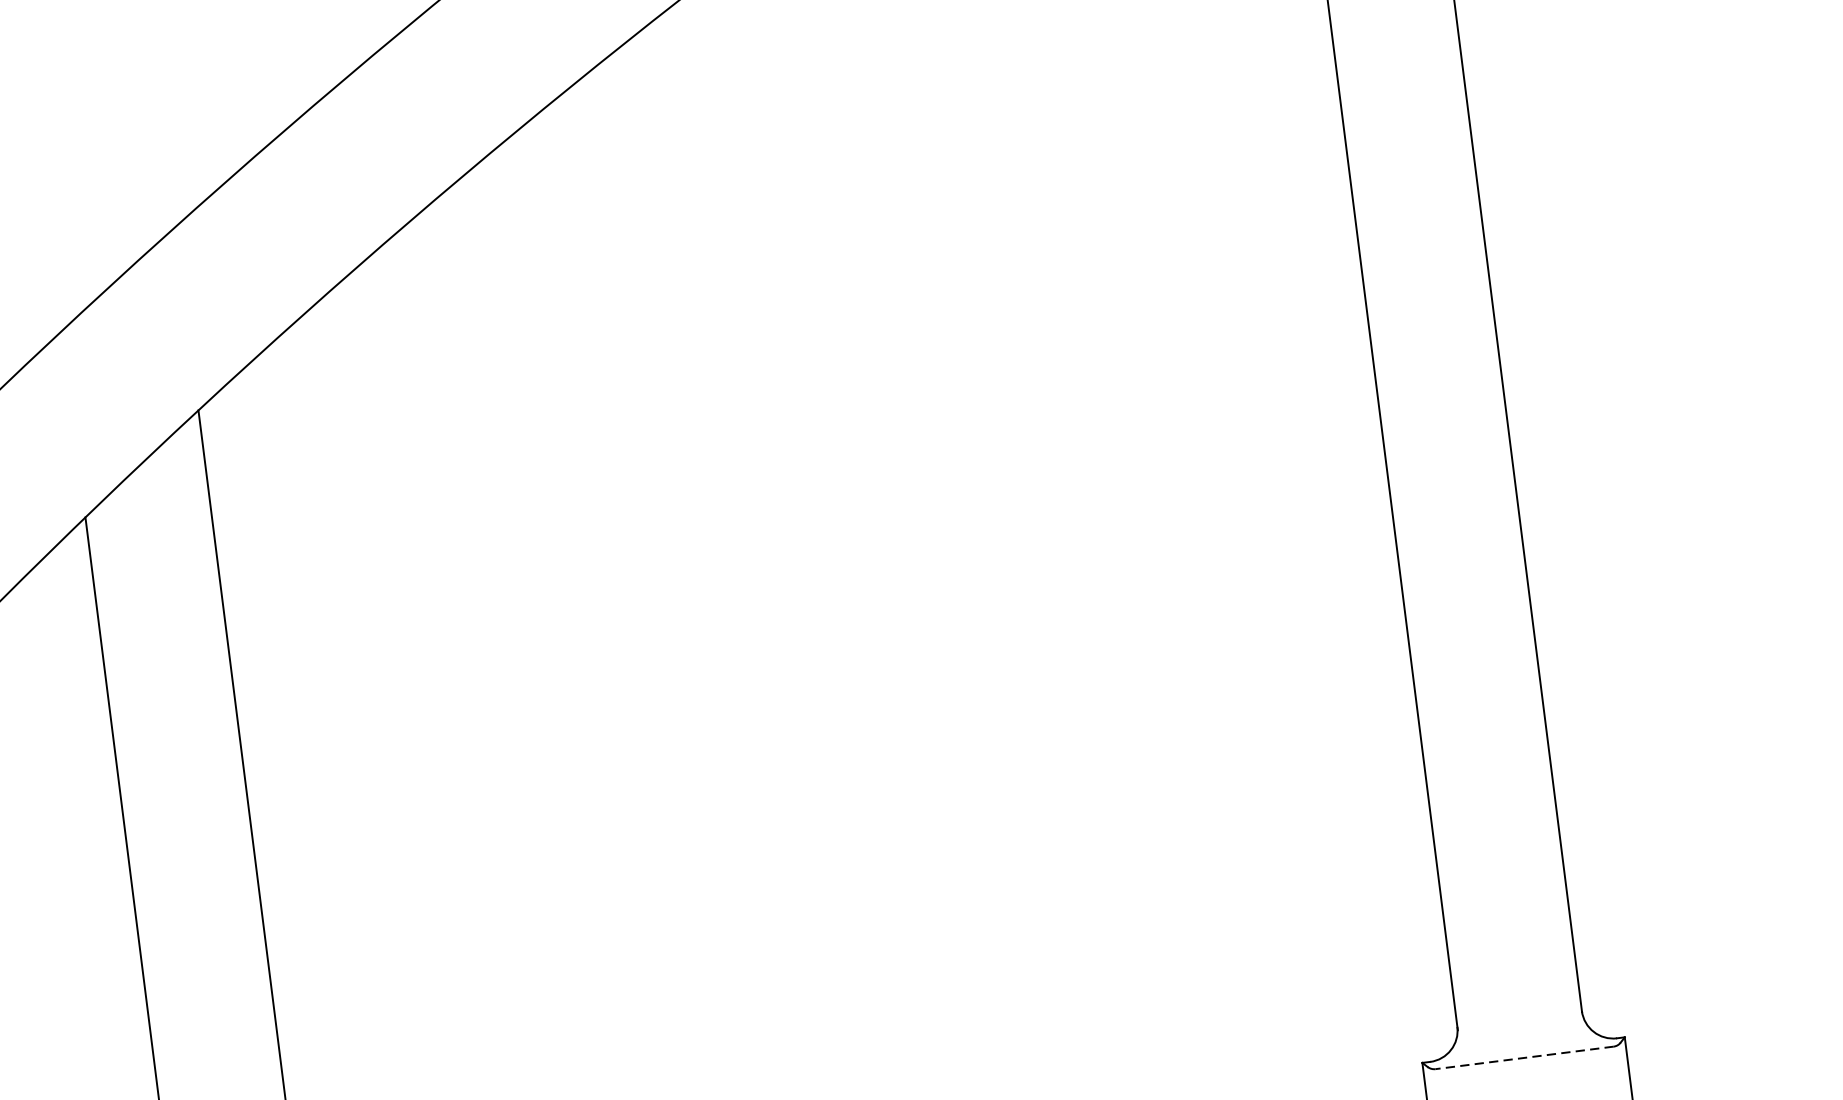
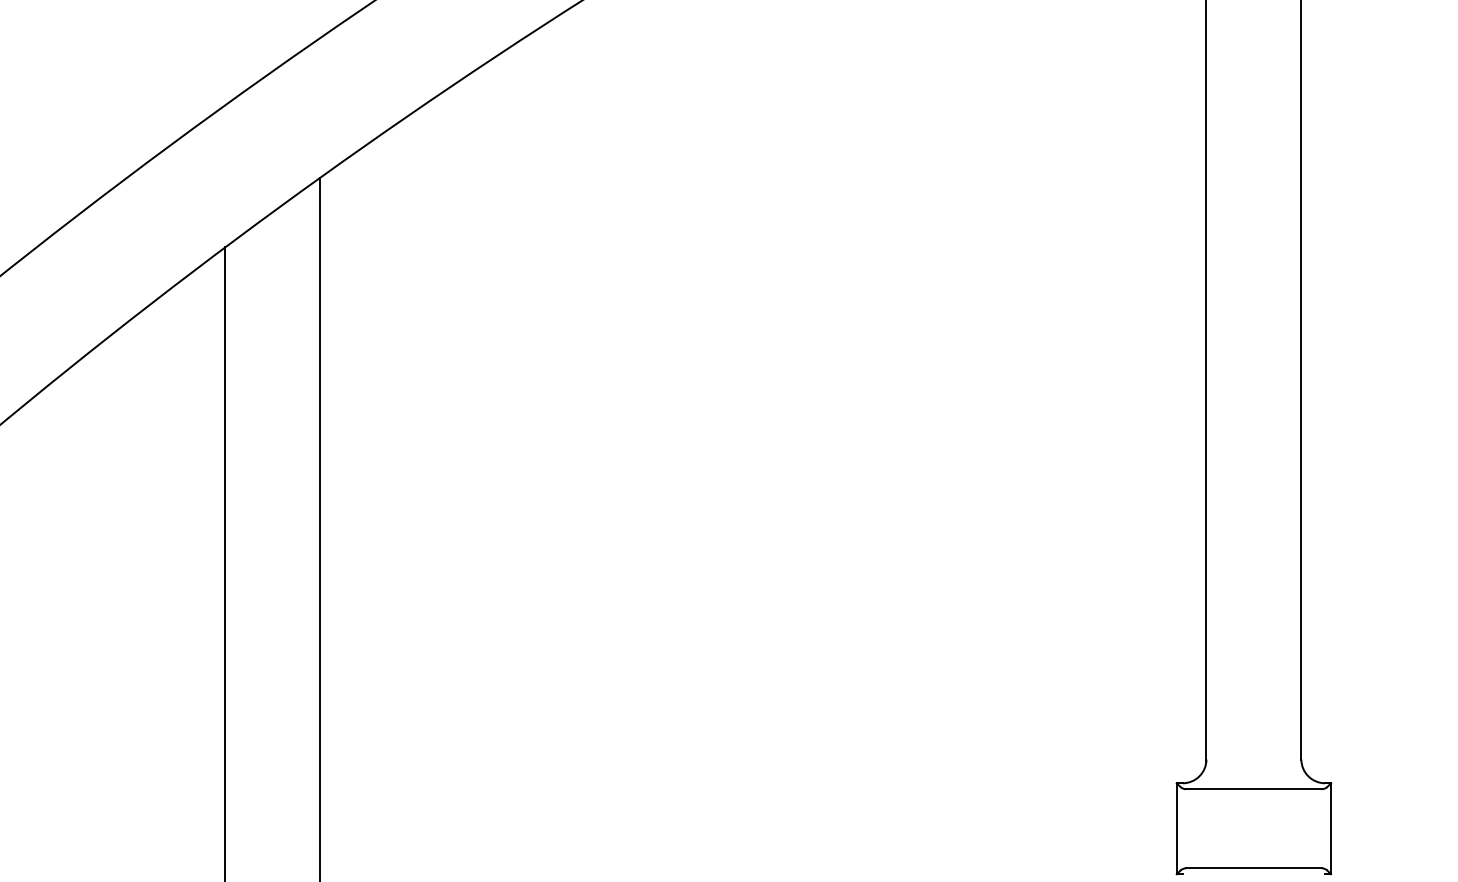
line: (1524, 1058) -> (1253, 789), dashed -> solid

